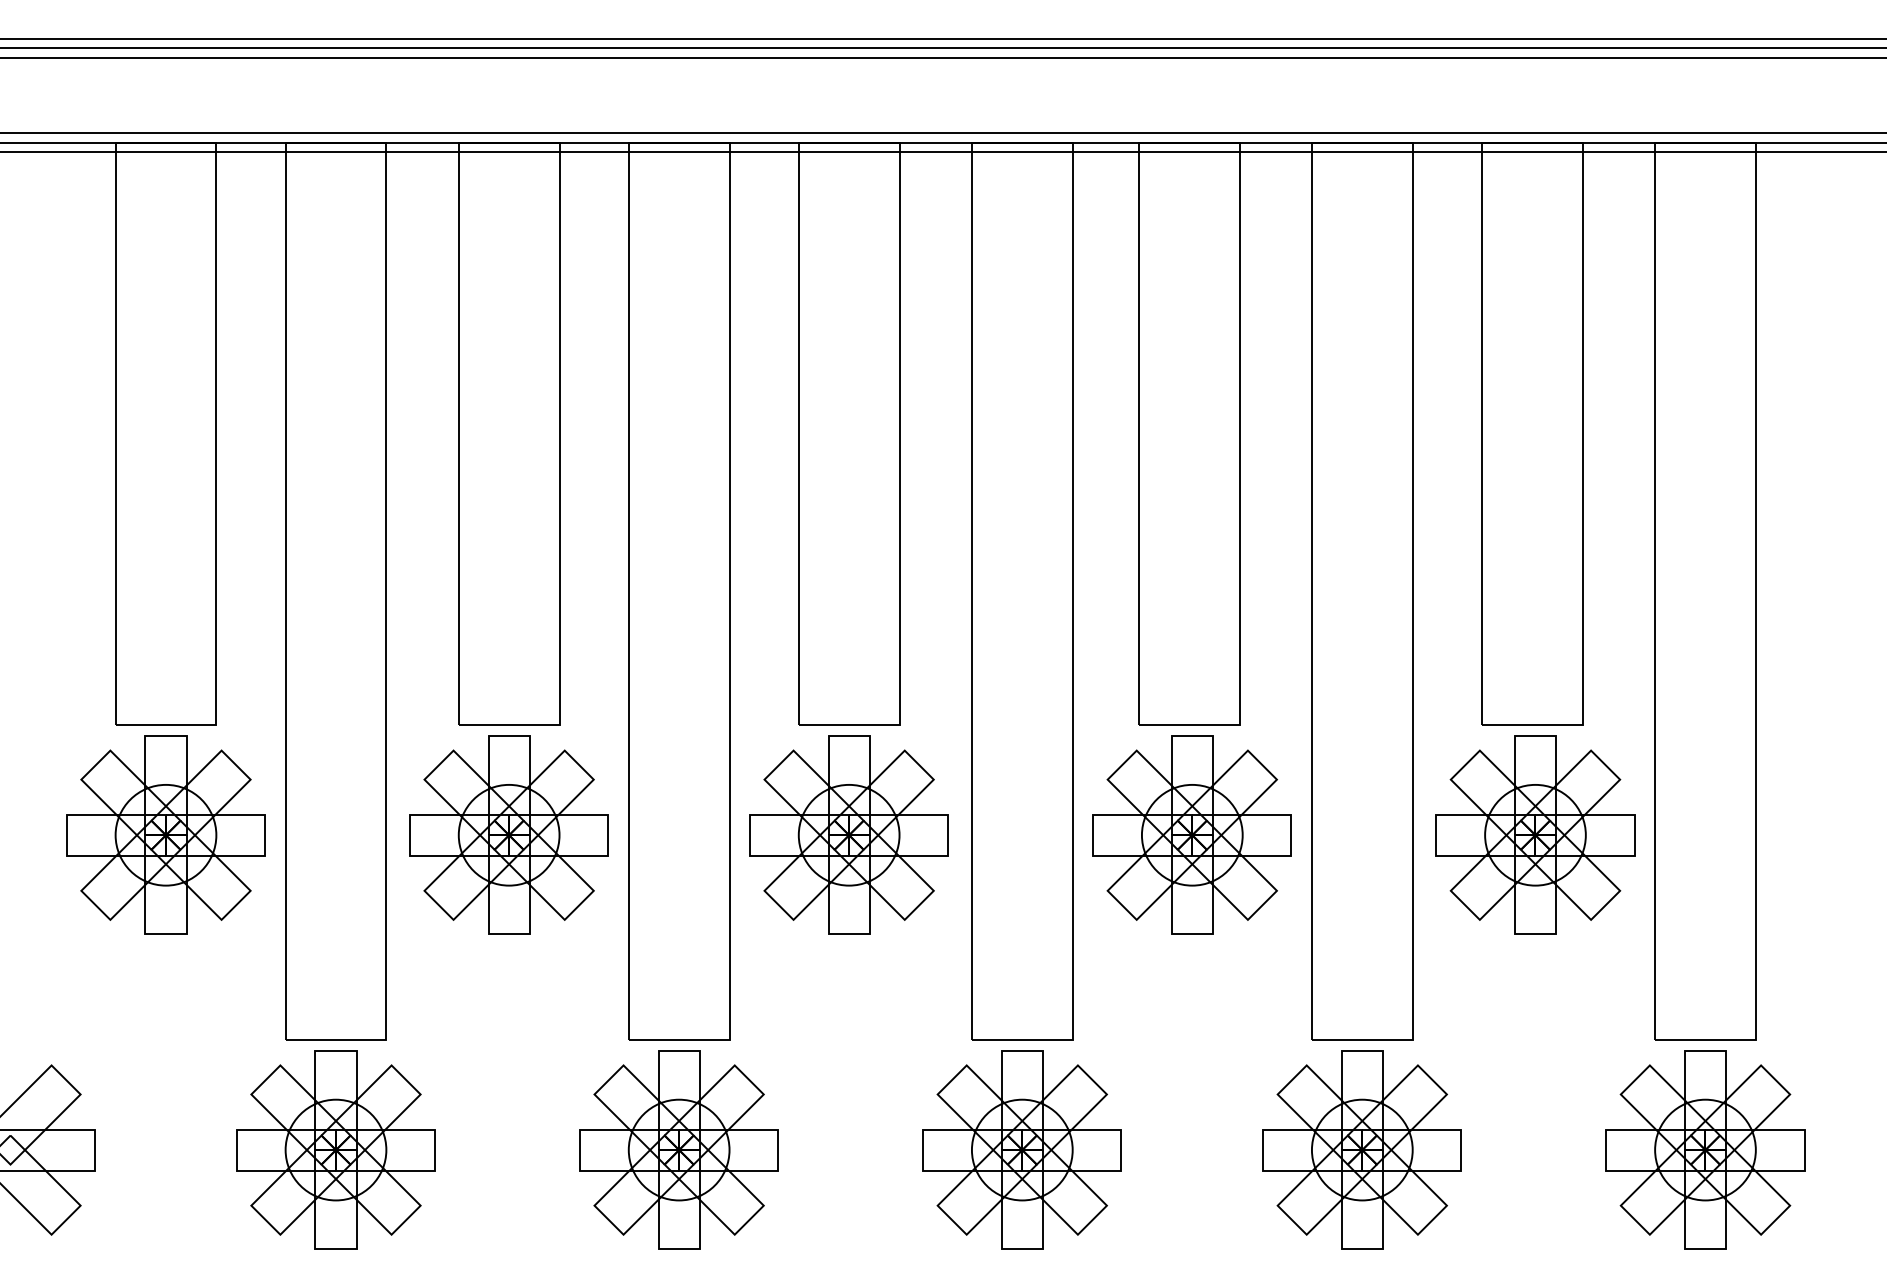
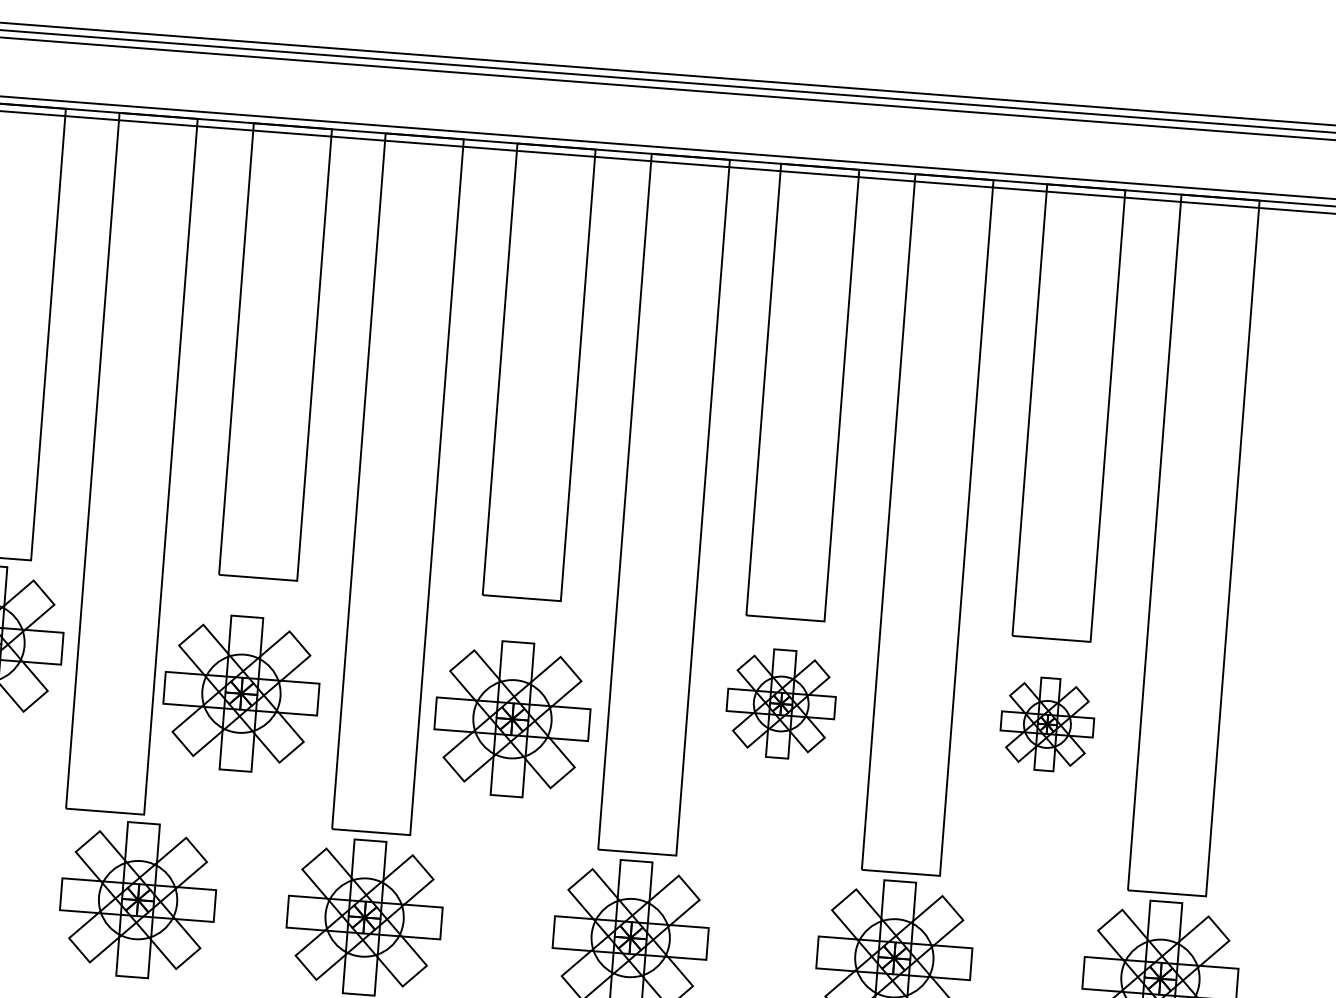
part: (508, 834) -> (240, 693), moved
part: (848, 834) -> (512, 718), moved
part: (1191, 834) -> (780, 703), size x0.7
part: (1535, 834) -> (1047, 723), size x0.6
part: (335, 1149) -> (137, 899), moved

